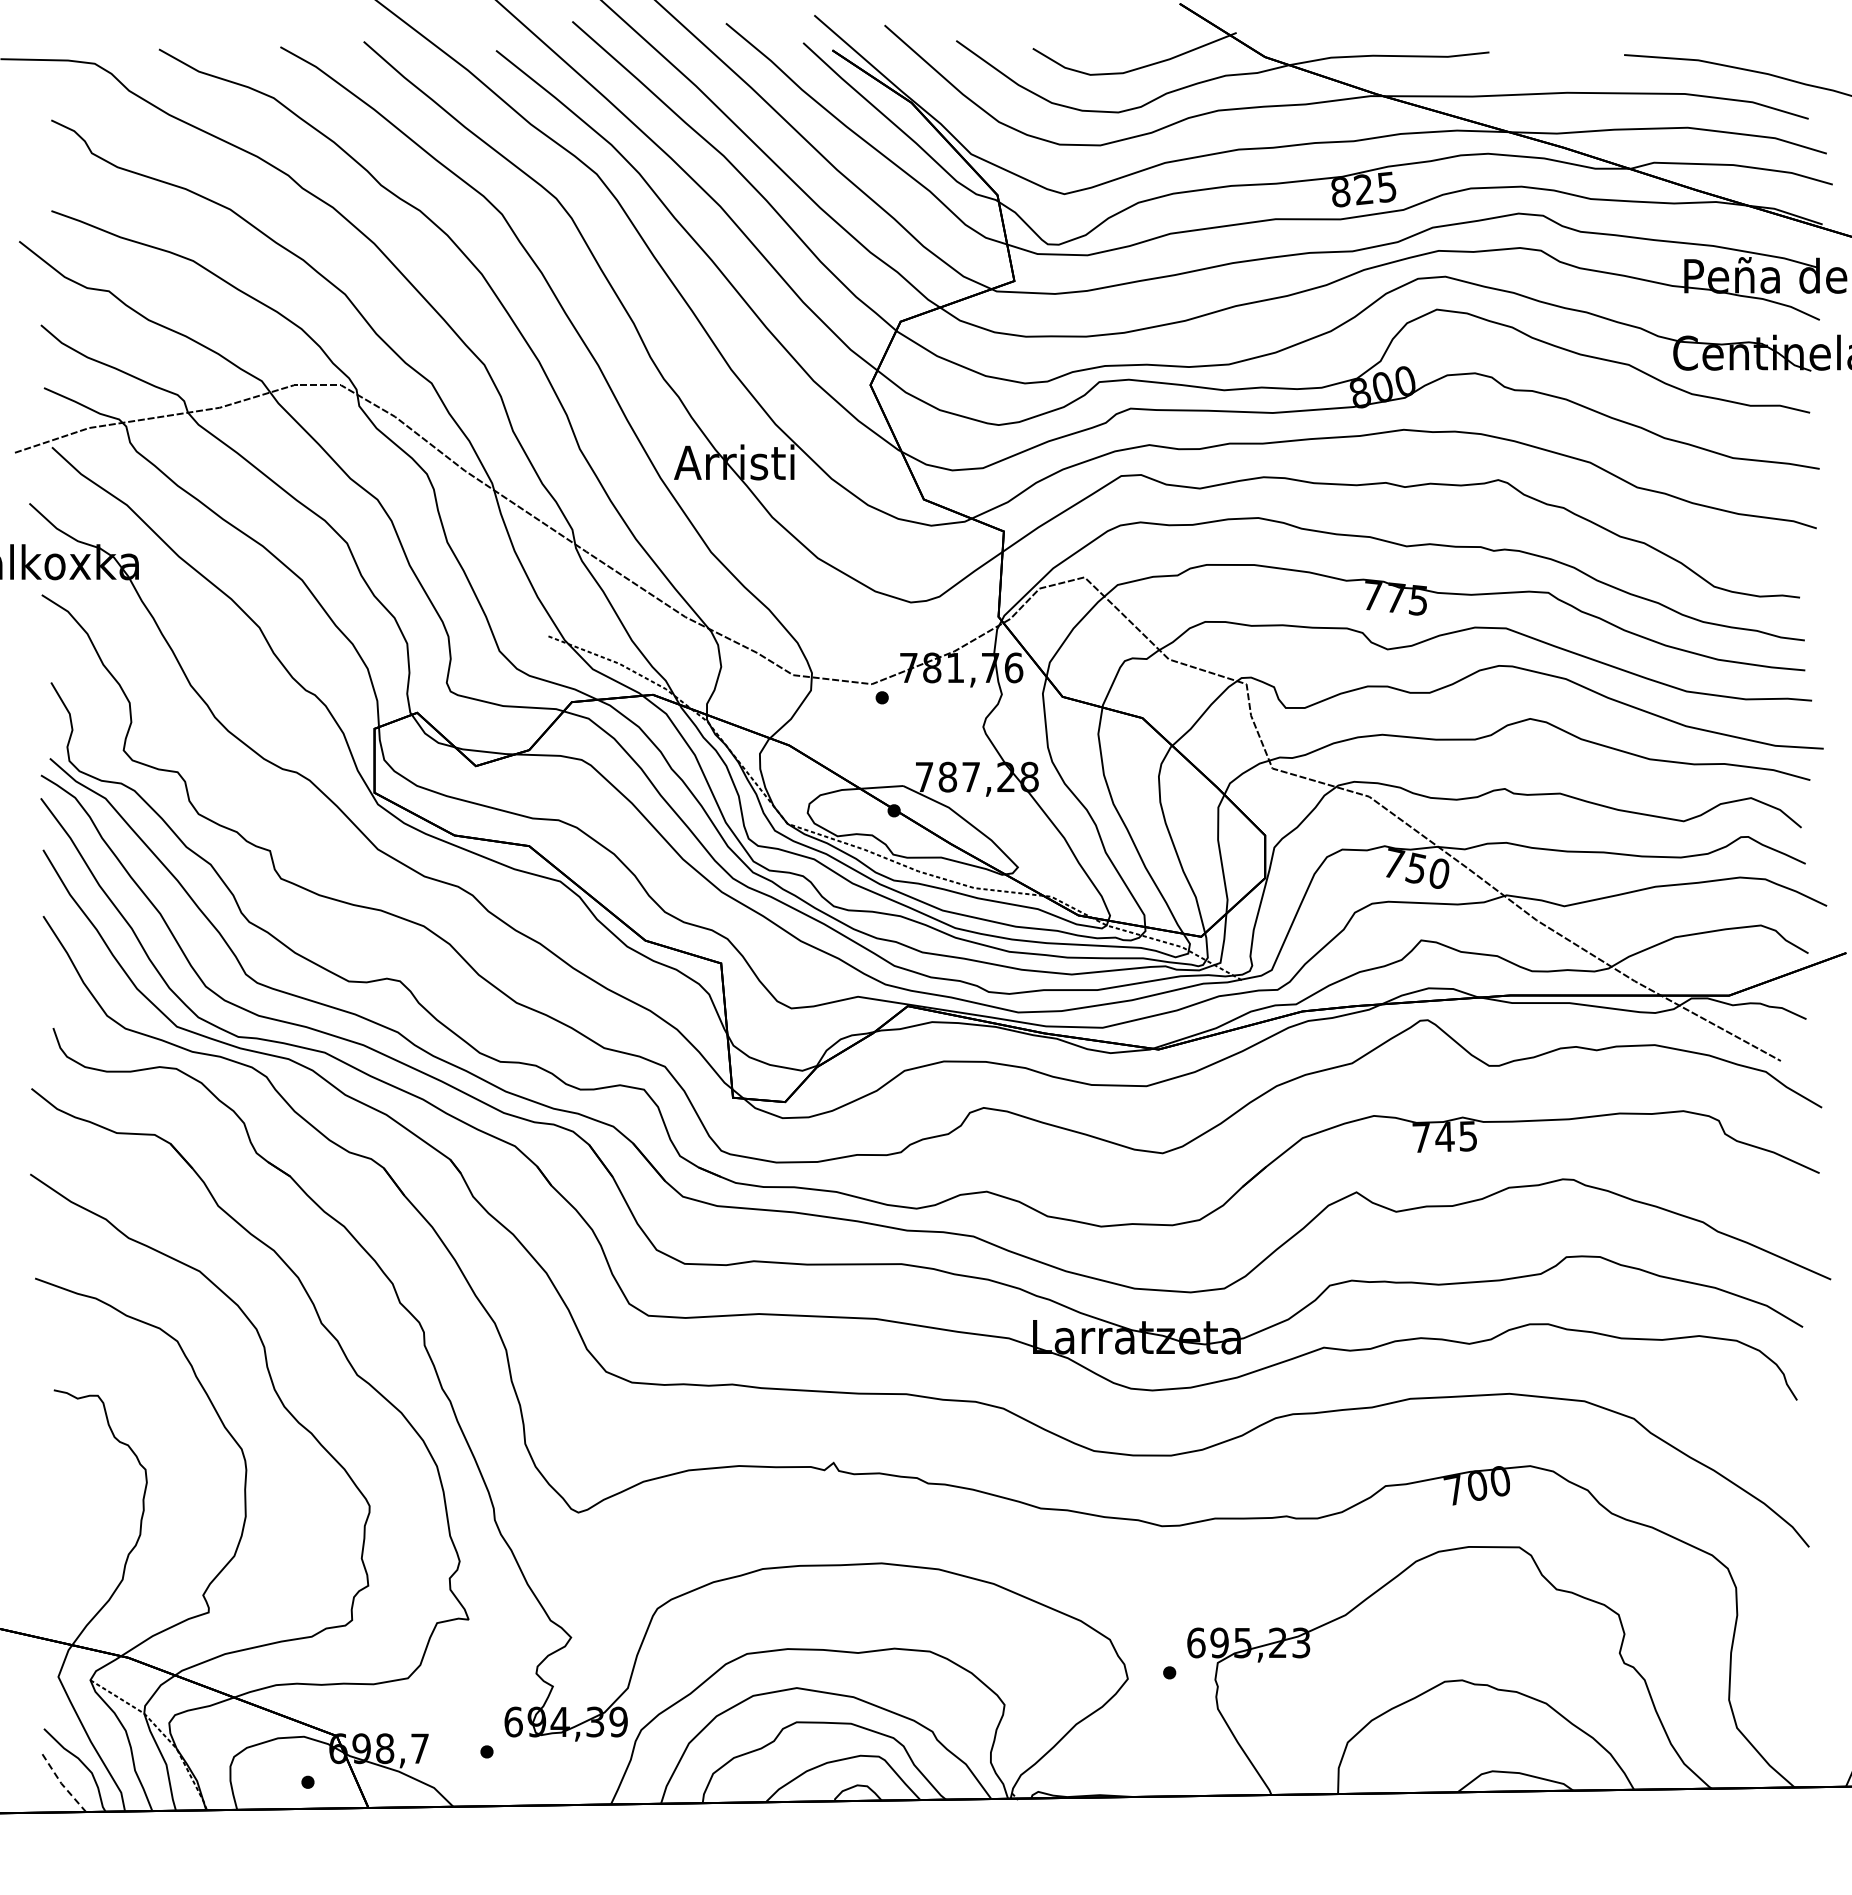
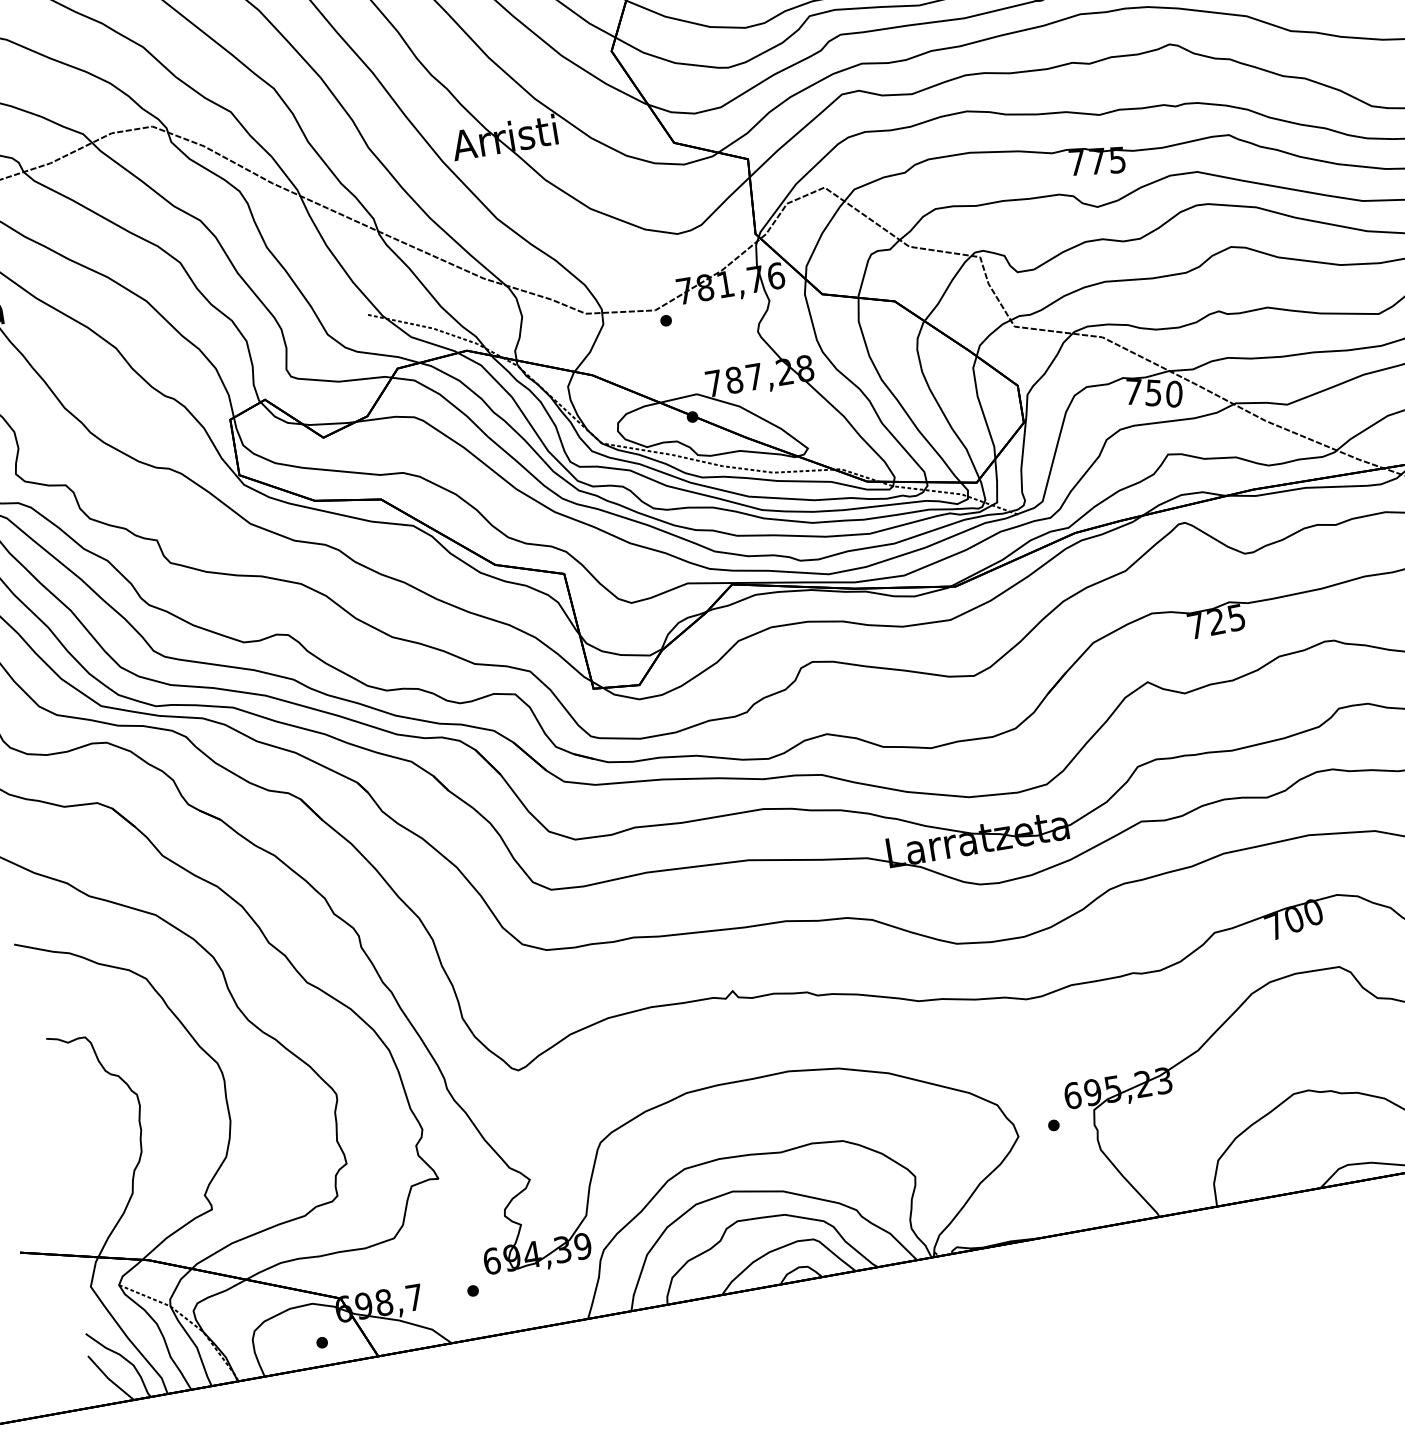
text: (1444, 1137) -> (1216, 622), 745 -> 725
line: (61, 1784) -> (108, 1379), dashed -> solid

